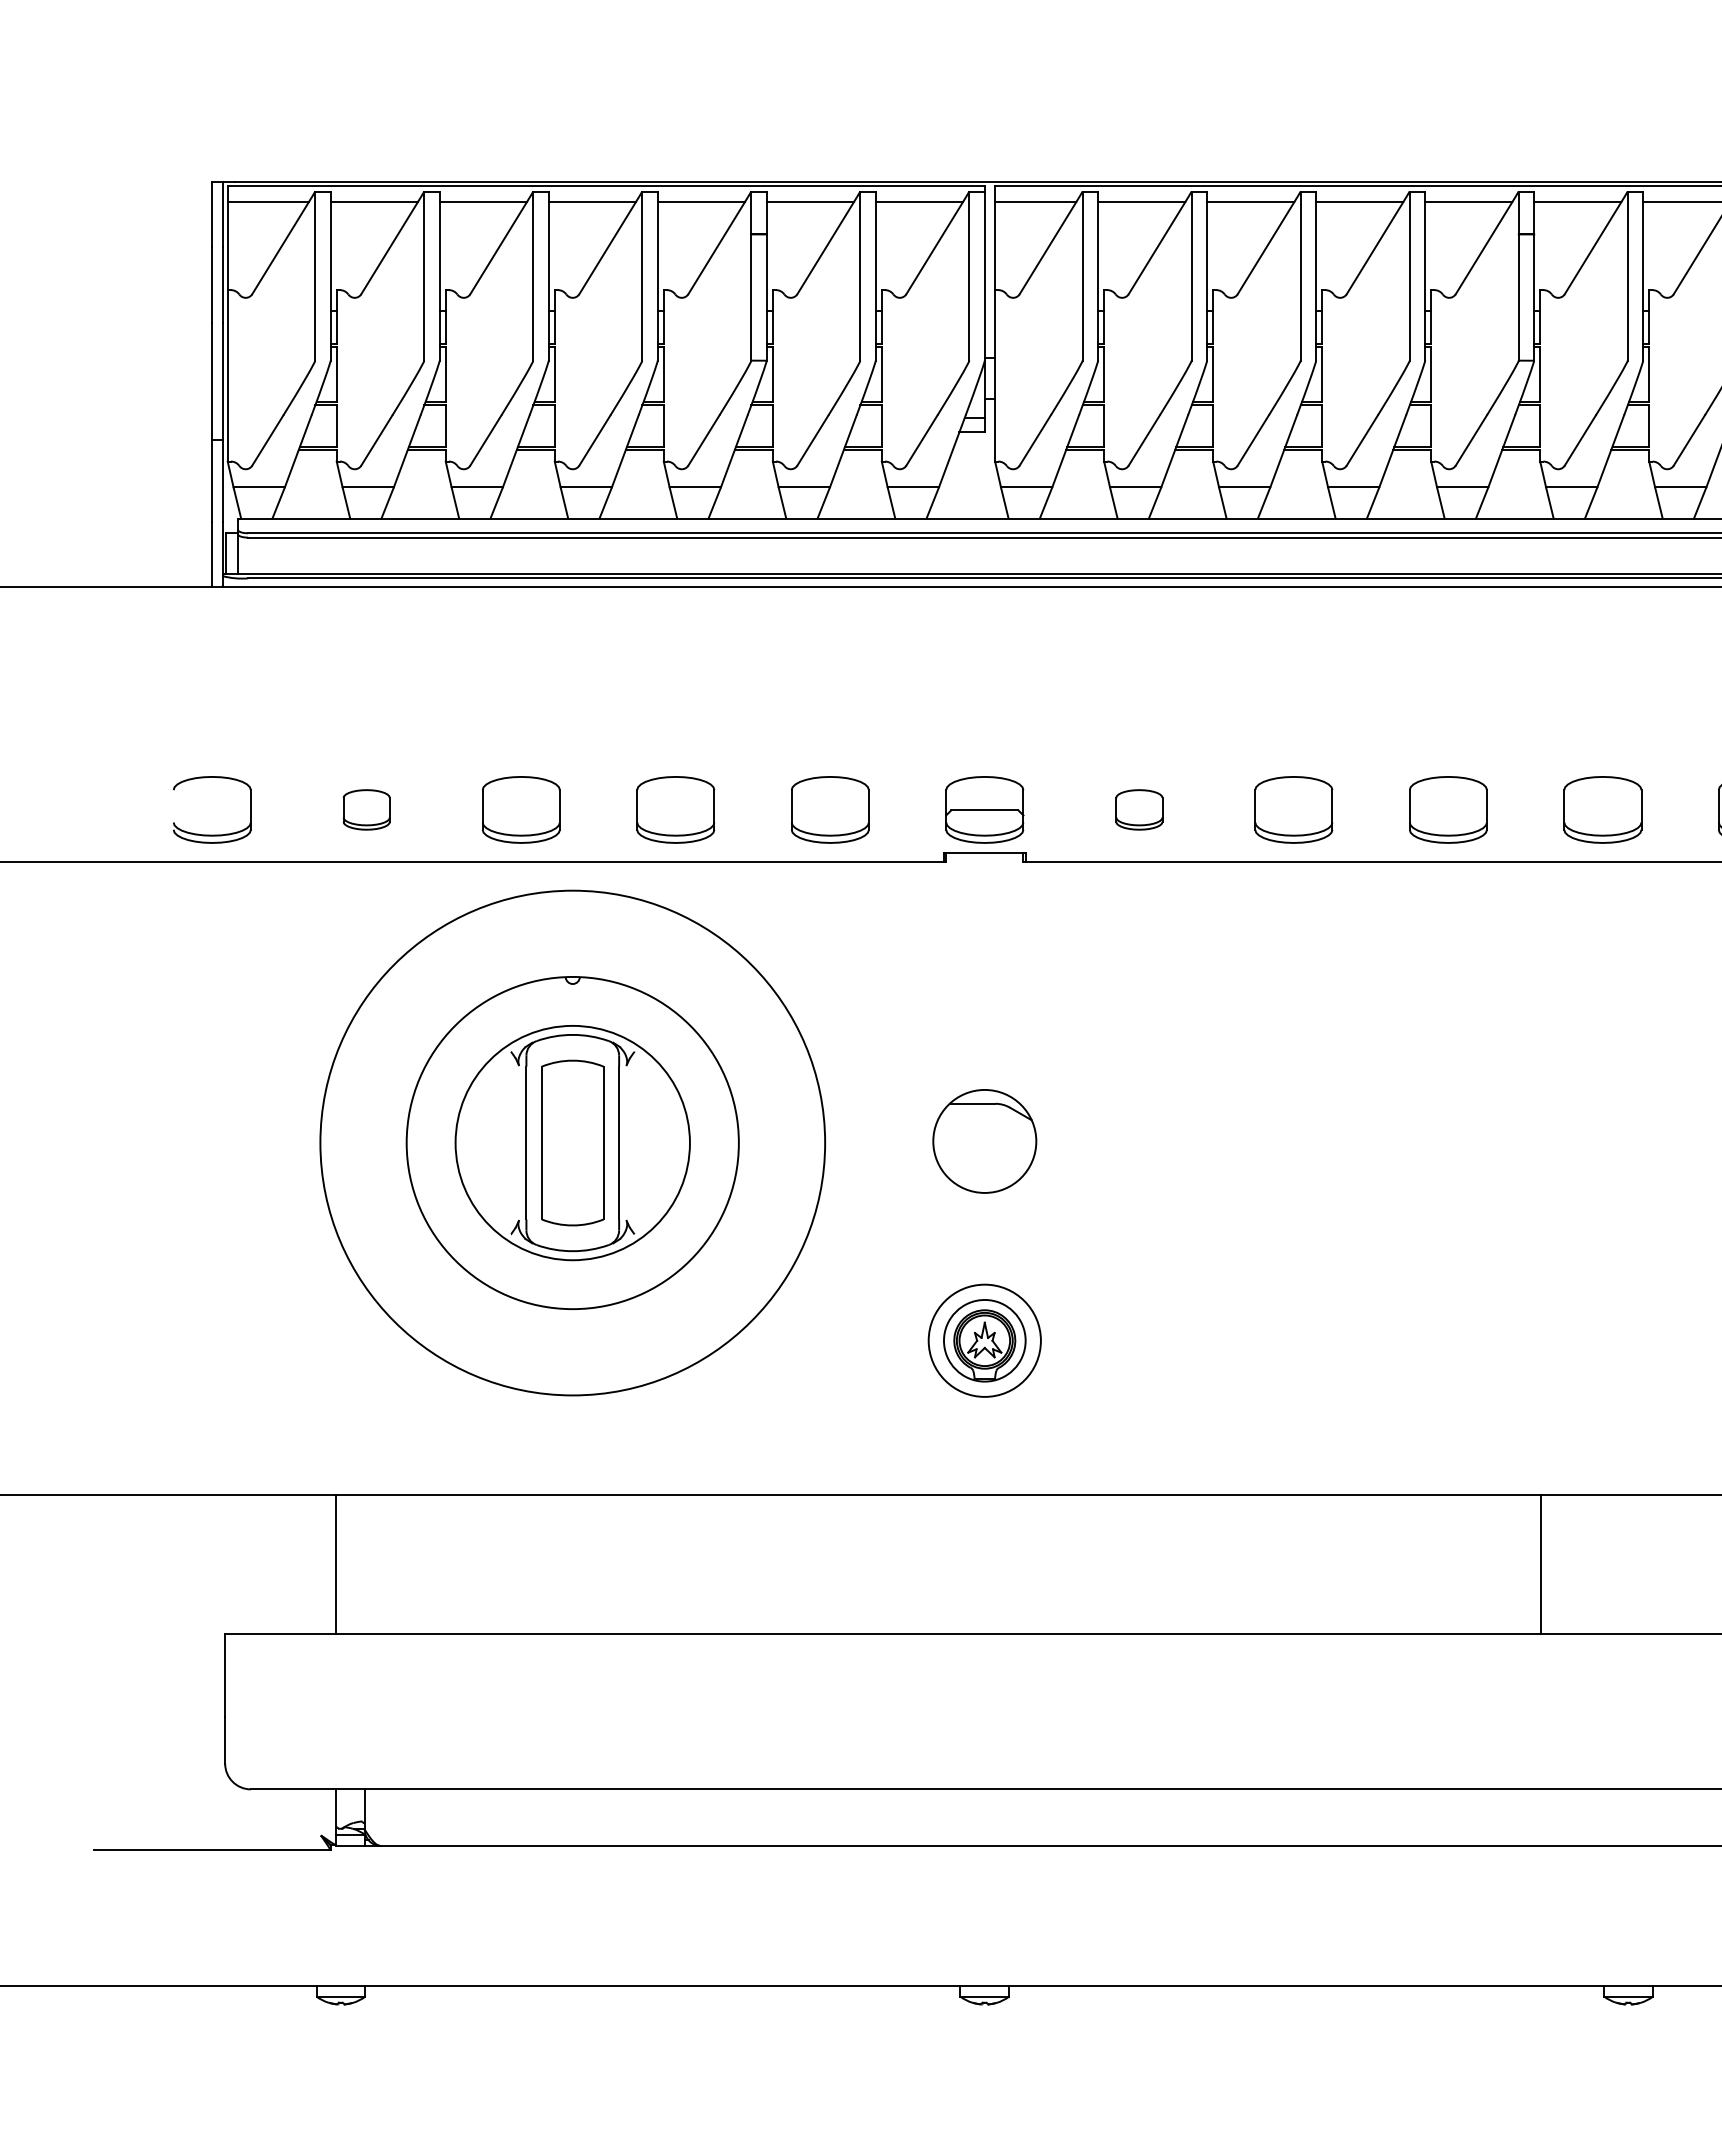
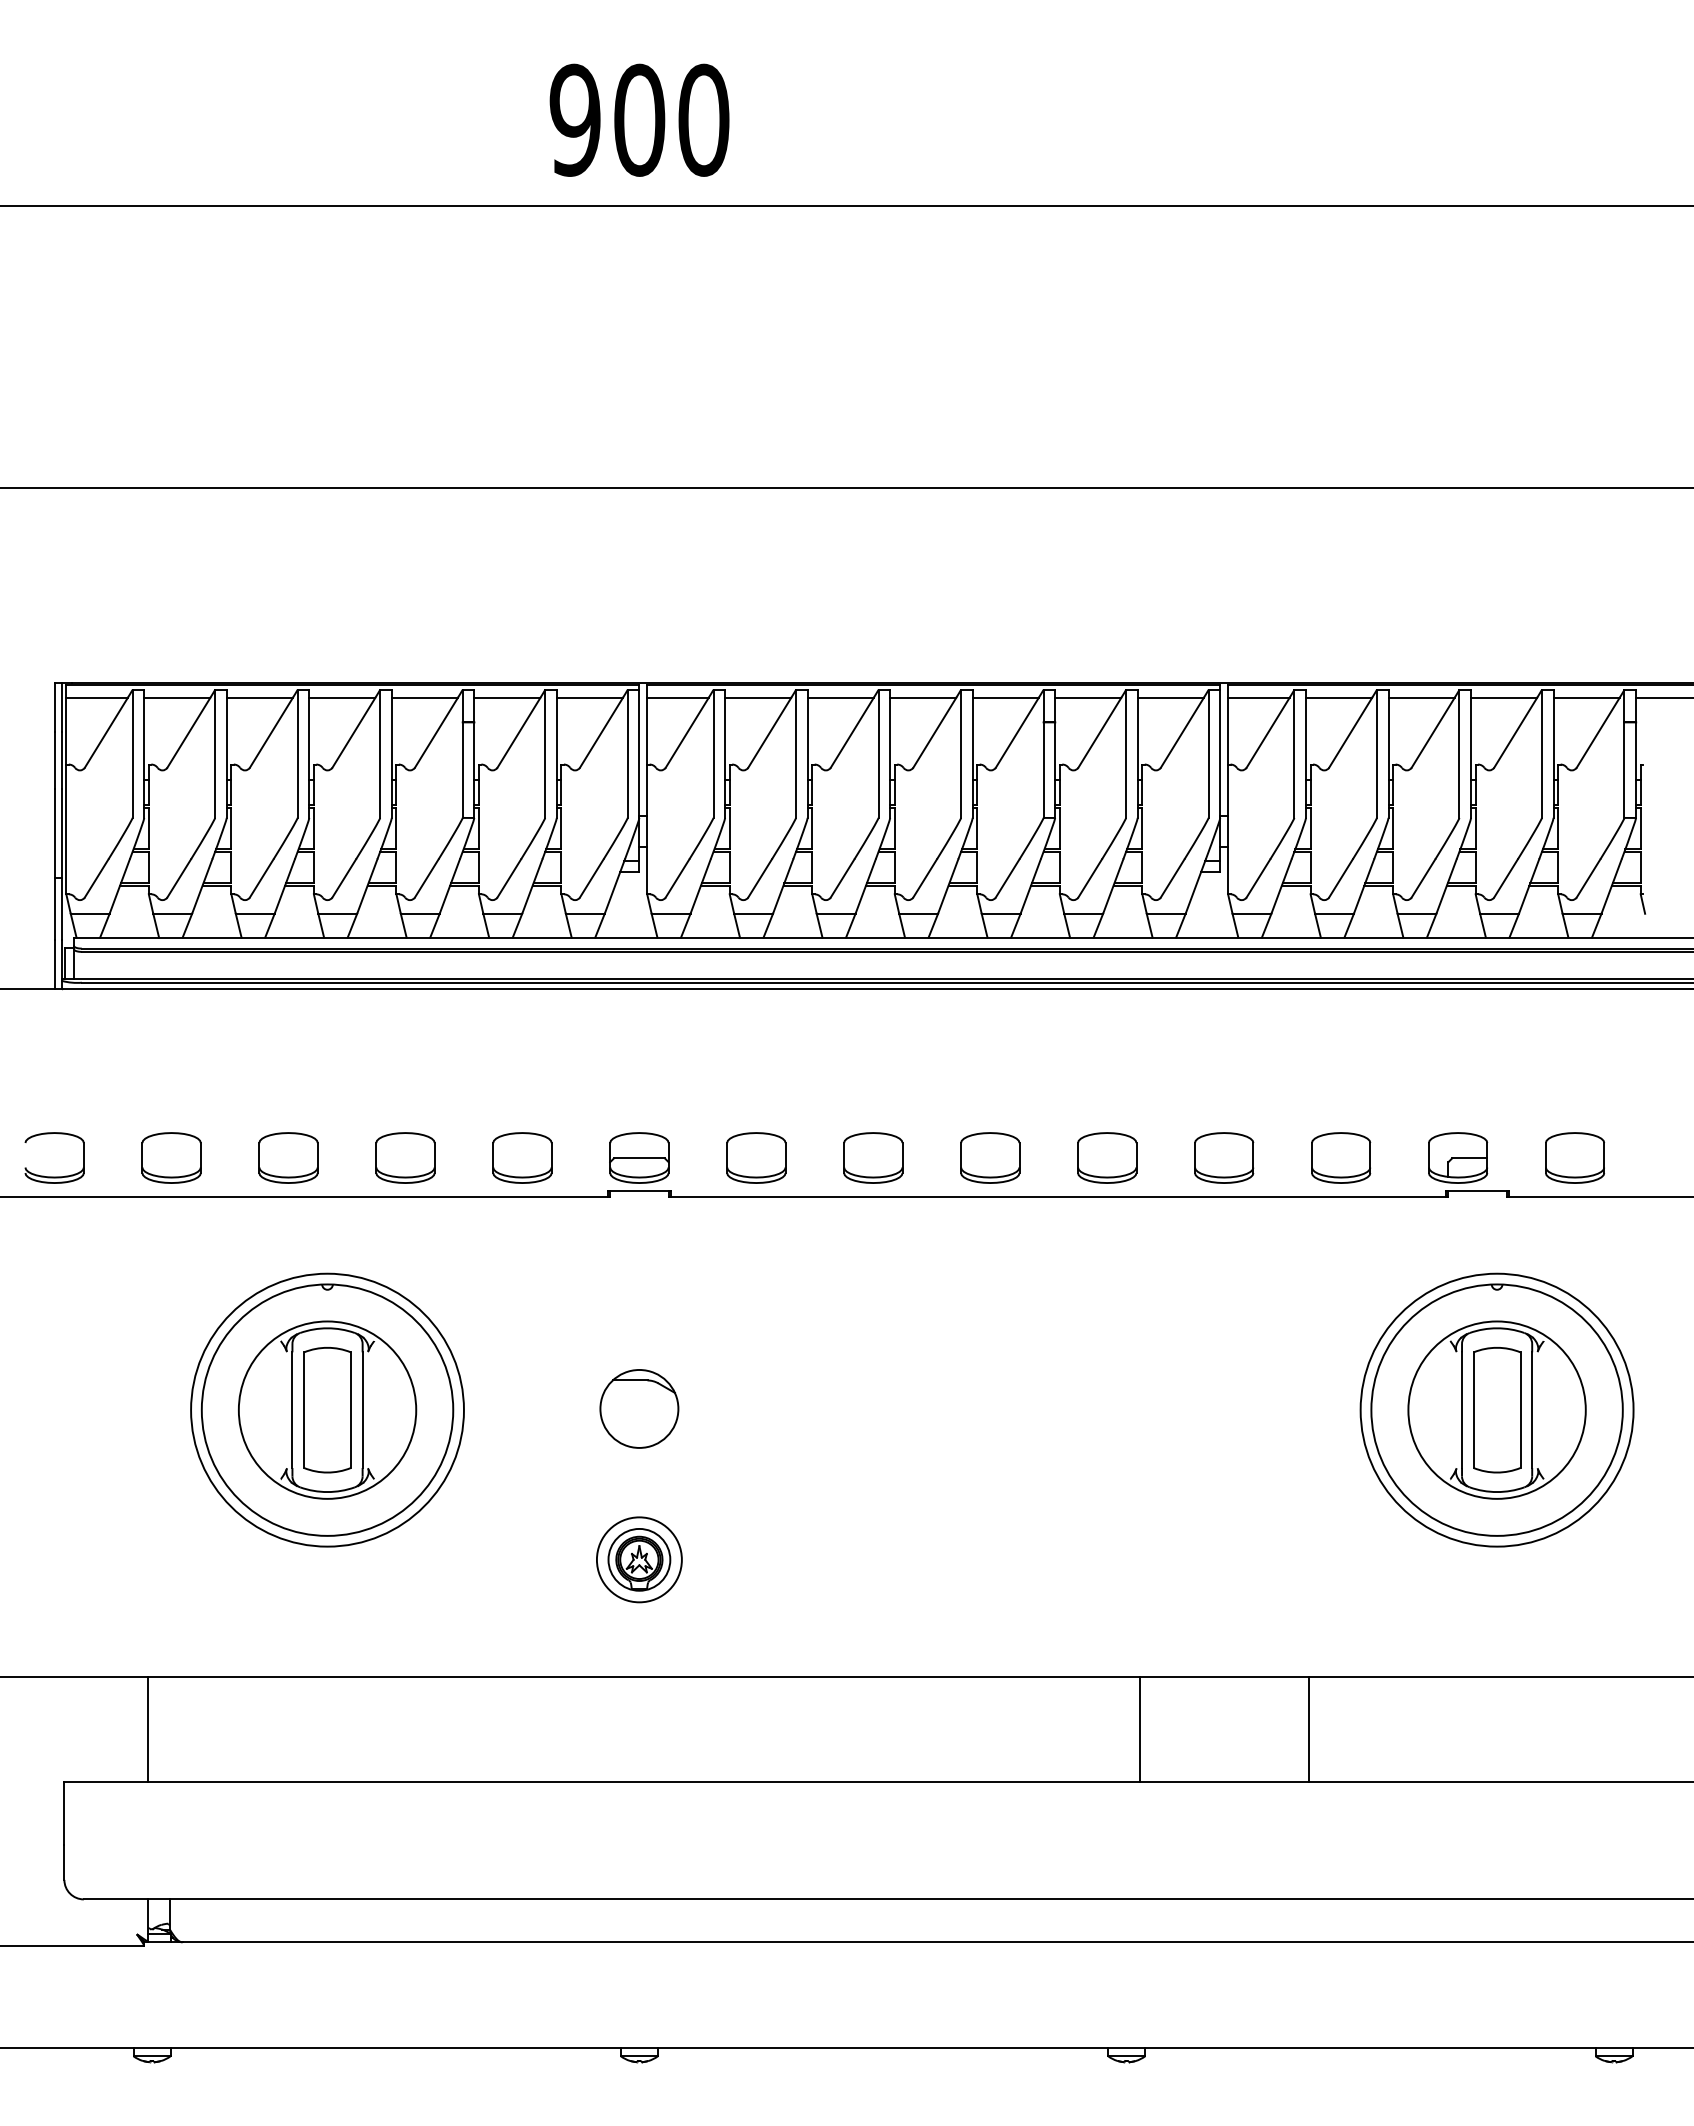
part: (366, 809) -> (171, 1157), size x1.67
part: (1139, 809) -> (756, 1157), size x1.67
circle: (572, 1142) -> (327, 1409), size x0.71
line: (1541, 1563) -> (1139, 1728), moved

